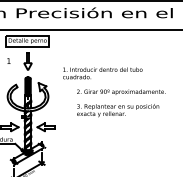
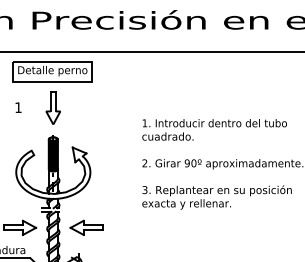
text: (102, 73) -> (214, 130), moved

